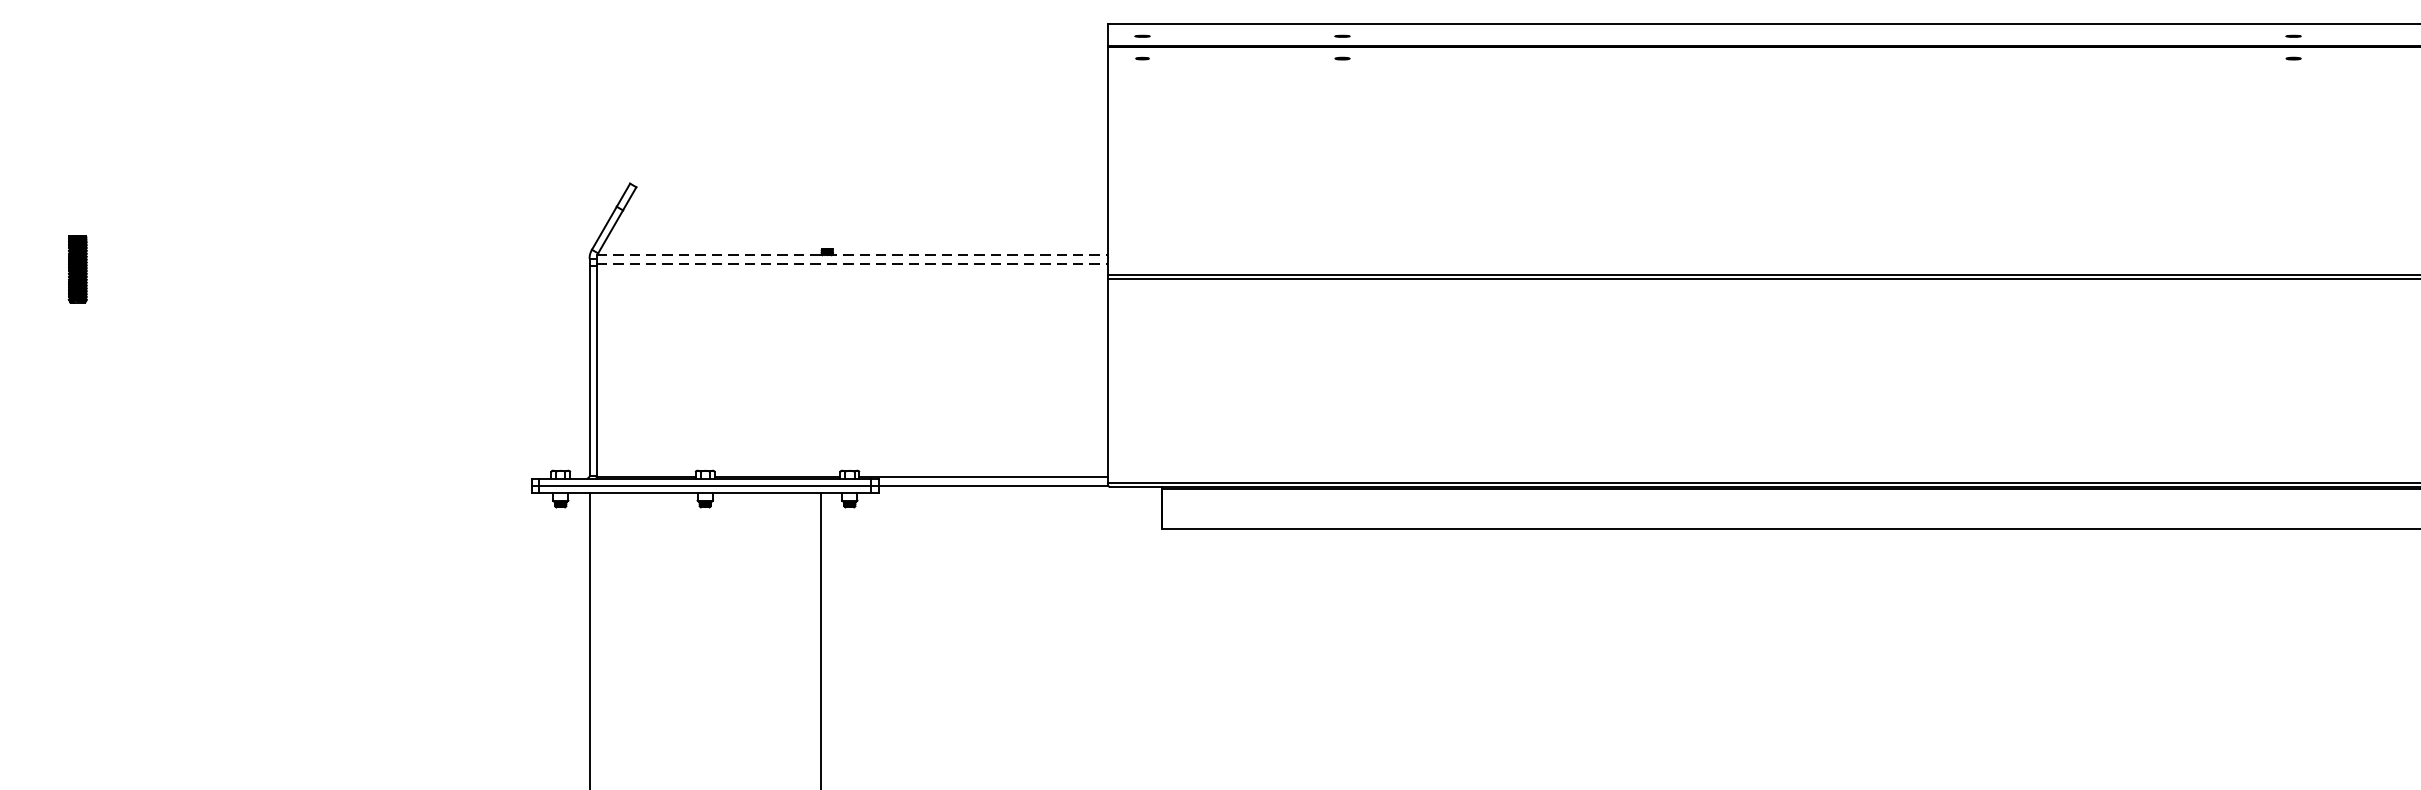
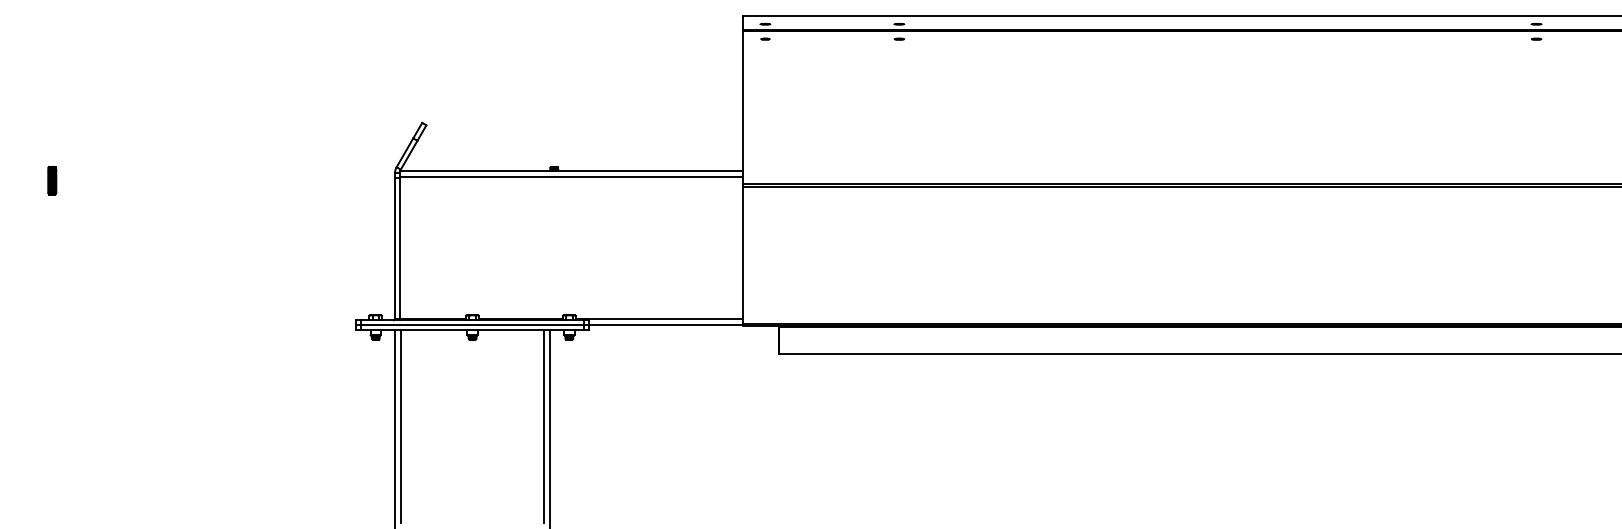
line: (852, 254) -> (571, 170), dashed -> solid
line: (852, 263) -> (571, 176), dashed -> solid
part: (78, 269) -> (52, 180), size x0.62
line: (599, 636) -> (401, 426), added
line: (811, 636) -> (543, 426), added

